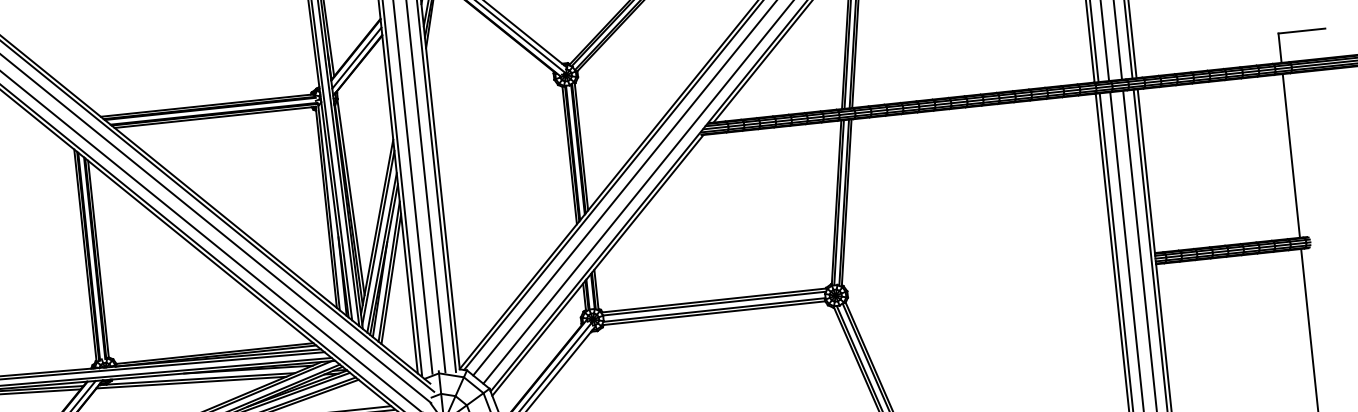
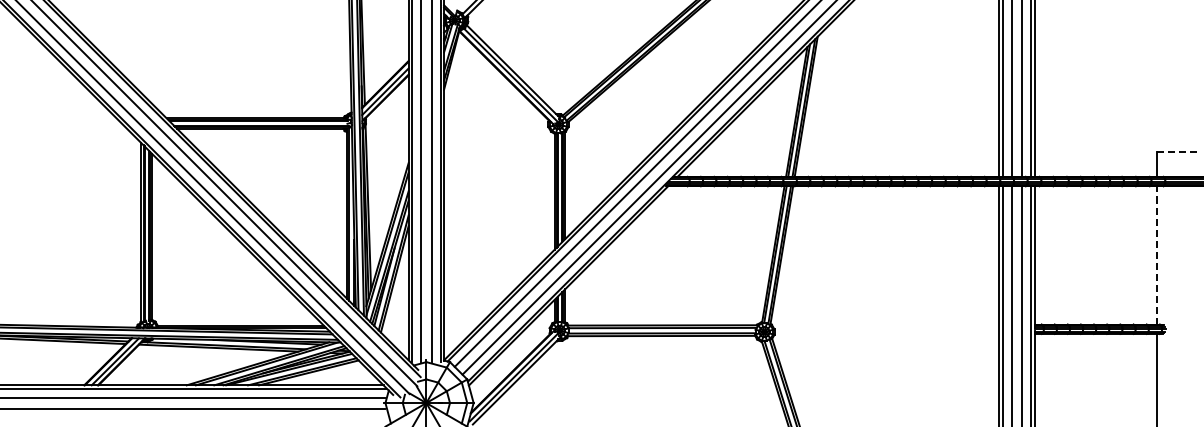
line: (1301, 31) -> (1176, 152), solid -> dashed
line: (1291, 154) -> (1157, 254), solid -> dashed

